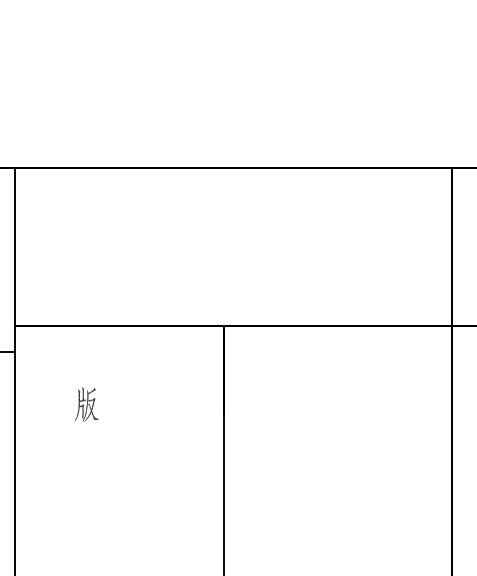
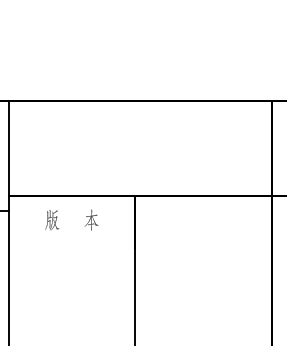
part: (152, 365) -> (91, 219), added
part: (87, 403) -> (52, 219), moved

